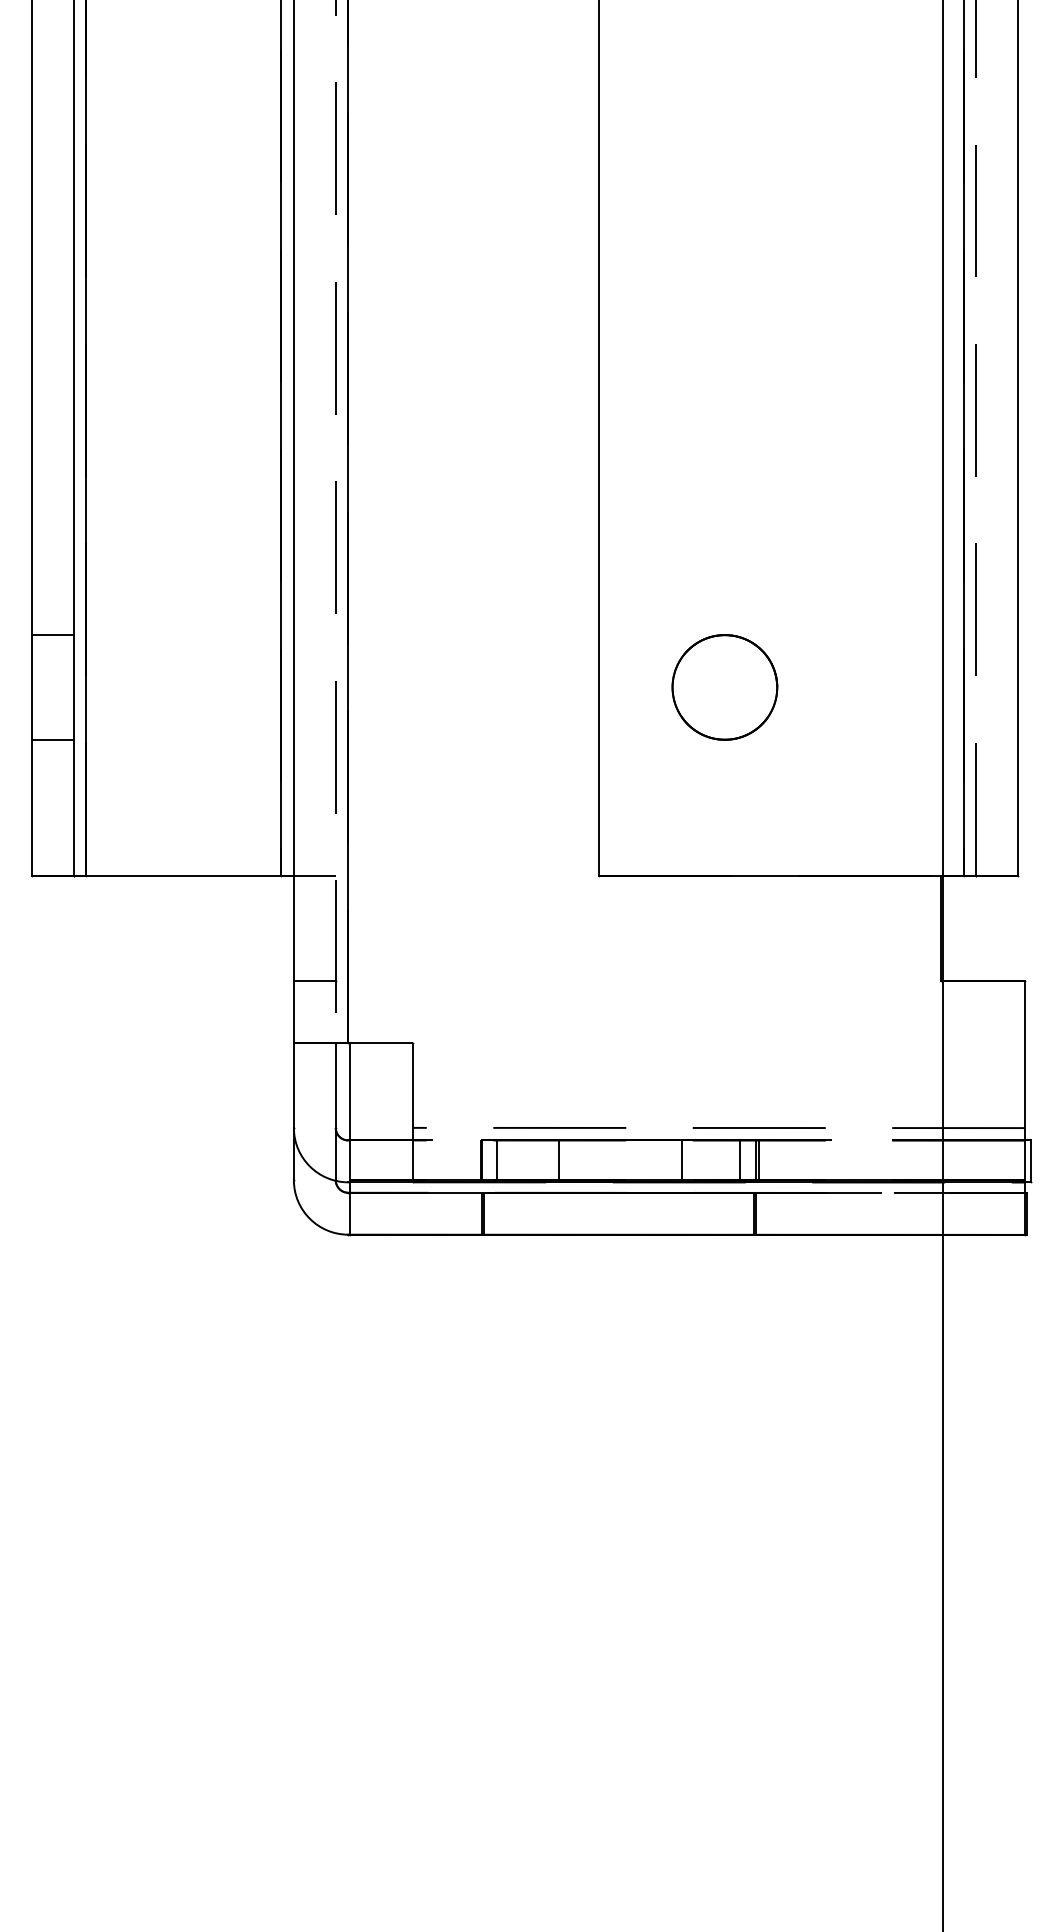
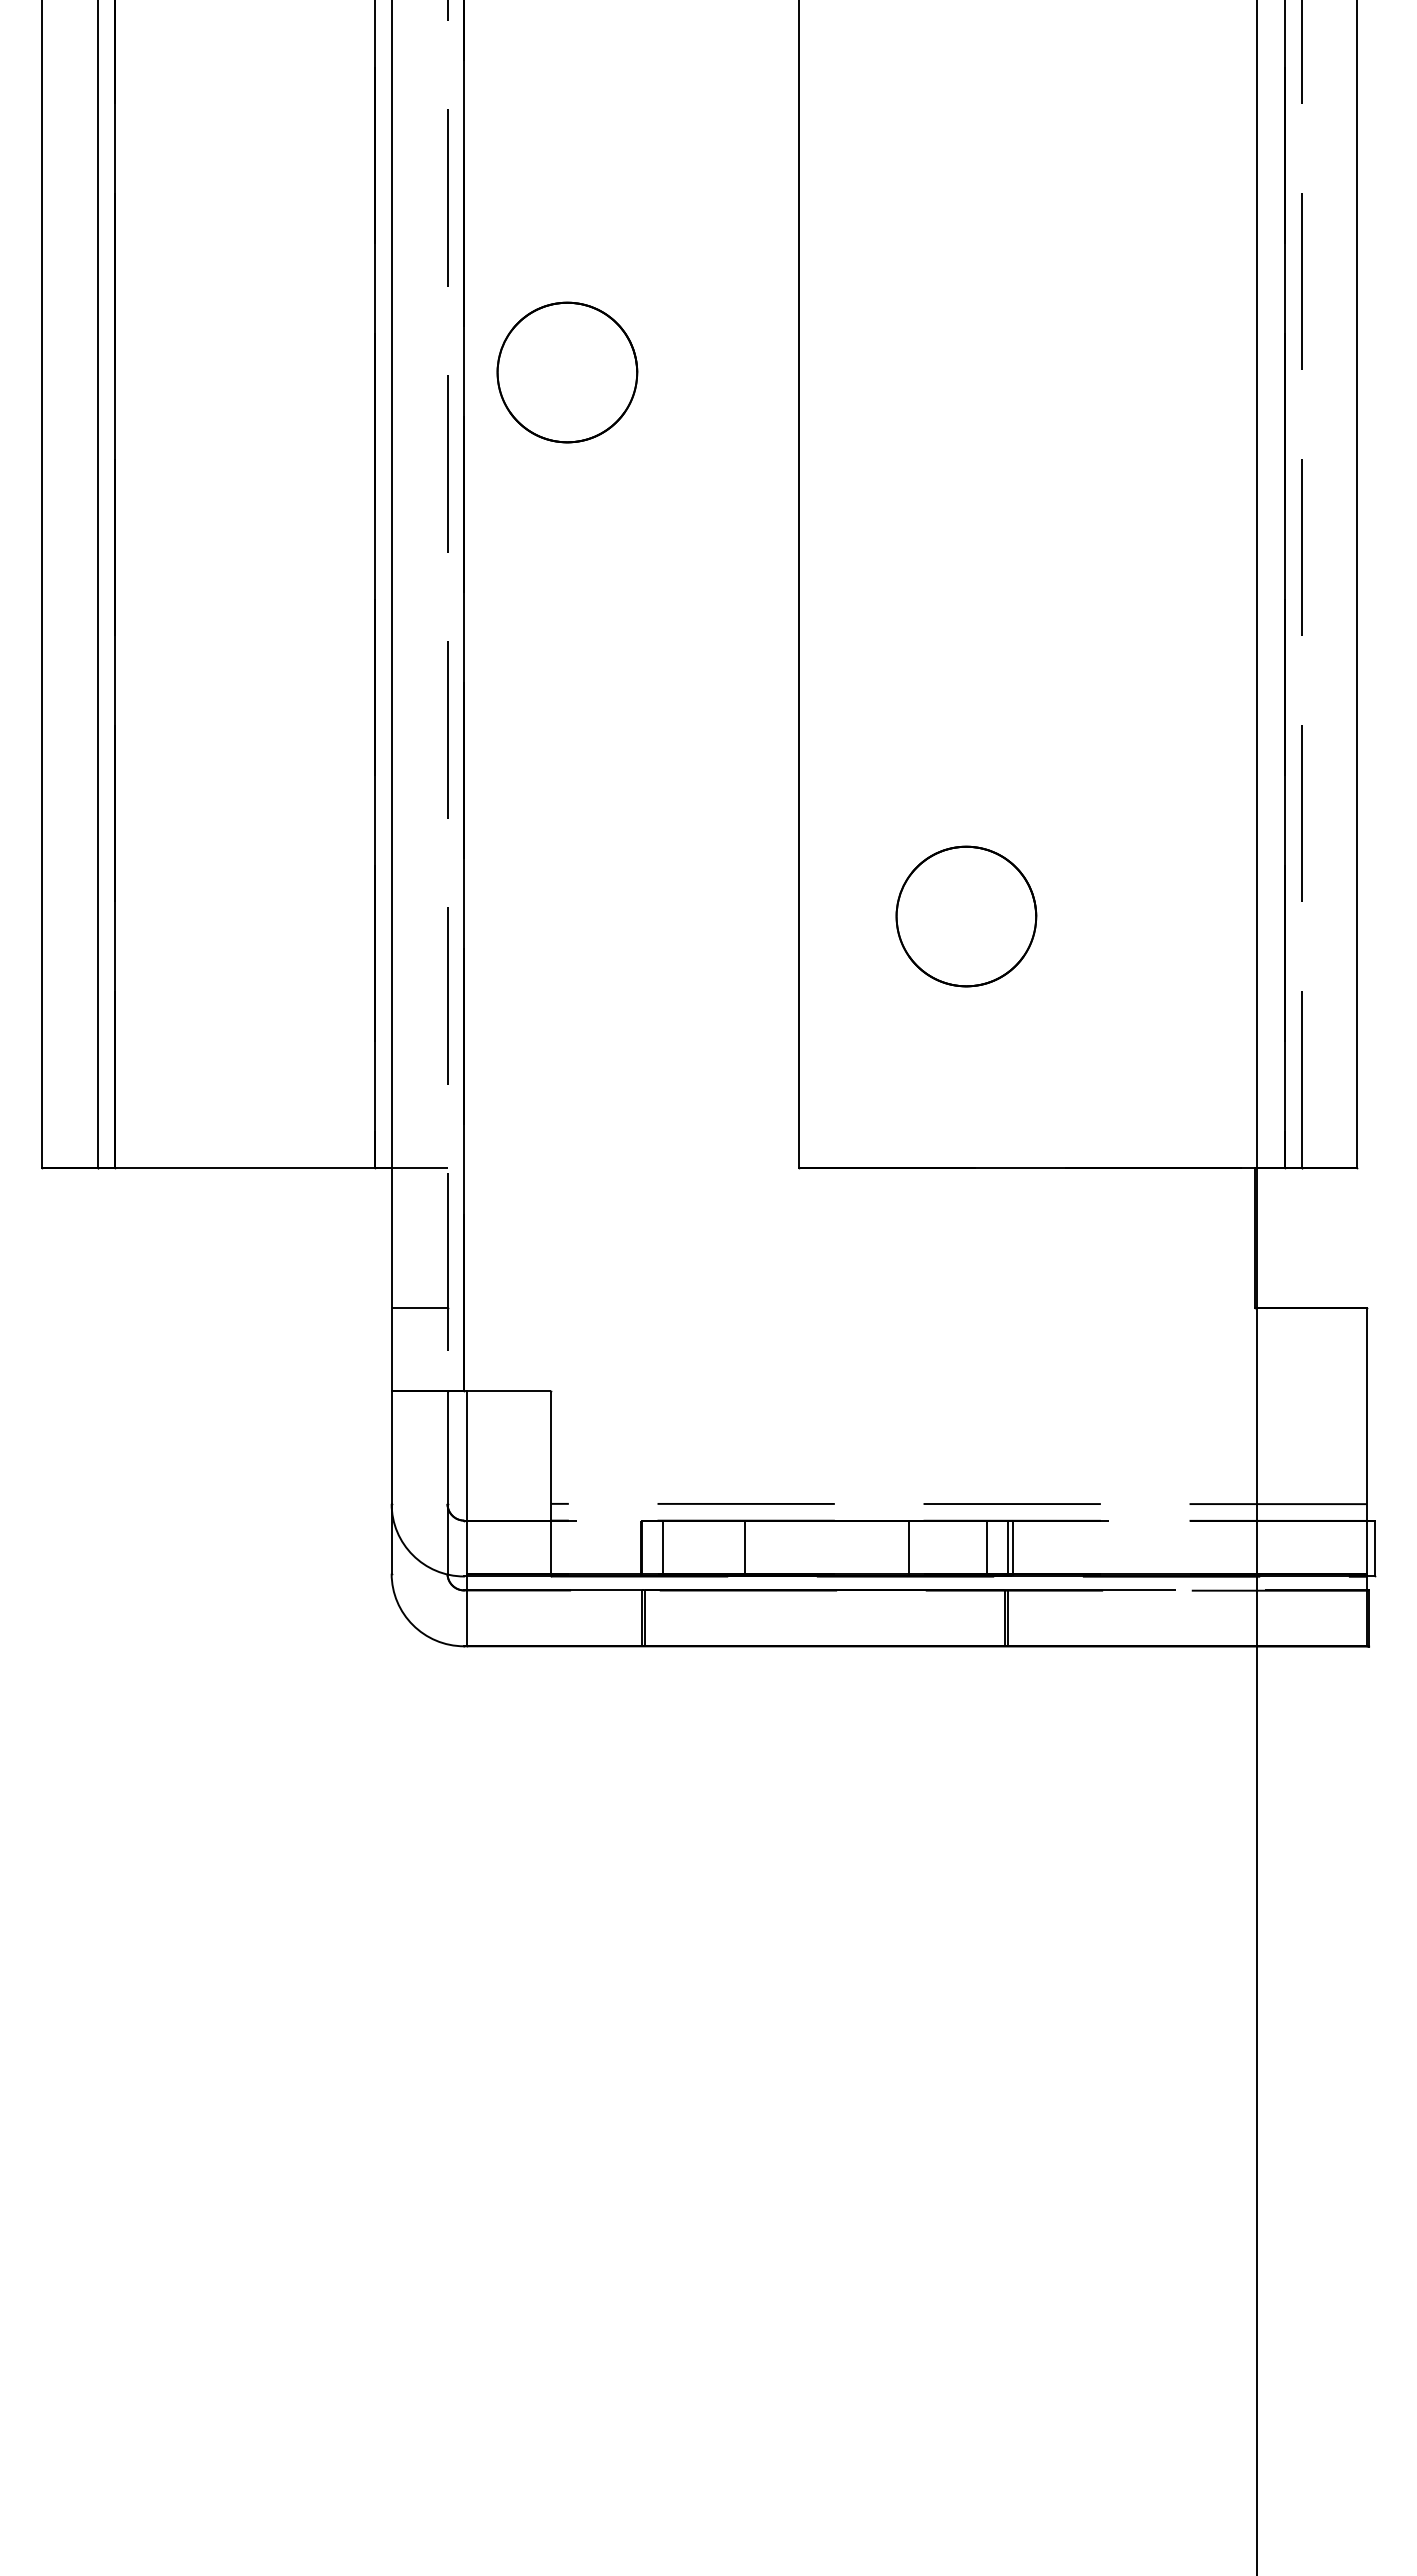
part: (425, 279) -> (567, 372), added
line: (53, 634) -> (70, 846), removed
line: (53, 739) -> (70, 986), removed

